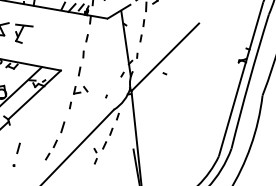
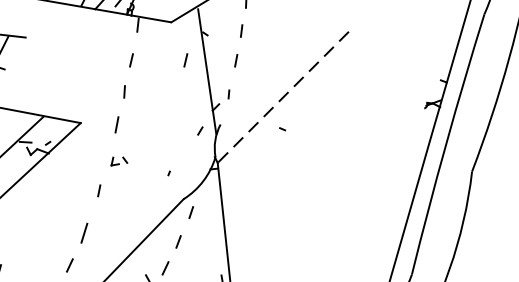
line: (114, 38) -> (184, 60), added
line: (165, 57) -> (283, 97), solid -> dashed
part: (80, 90) -> (118, 161), size x0.6

